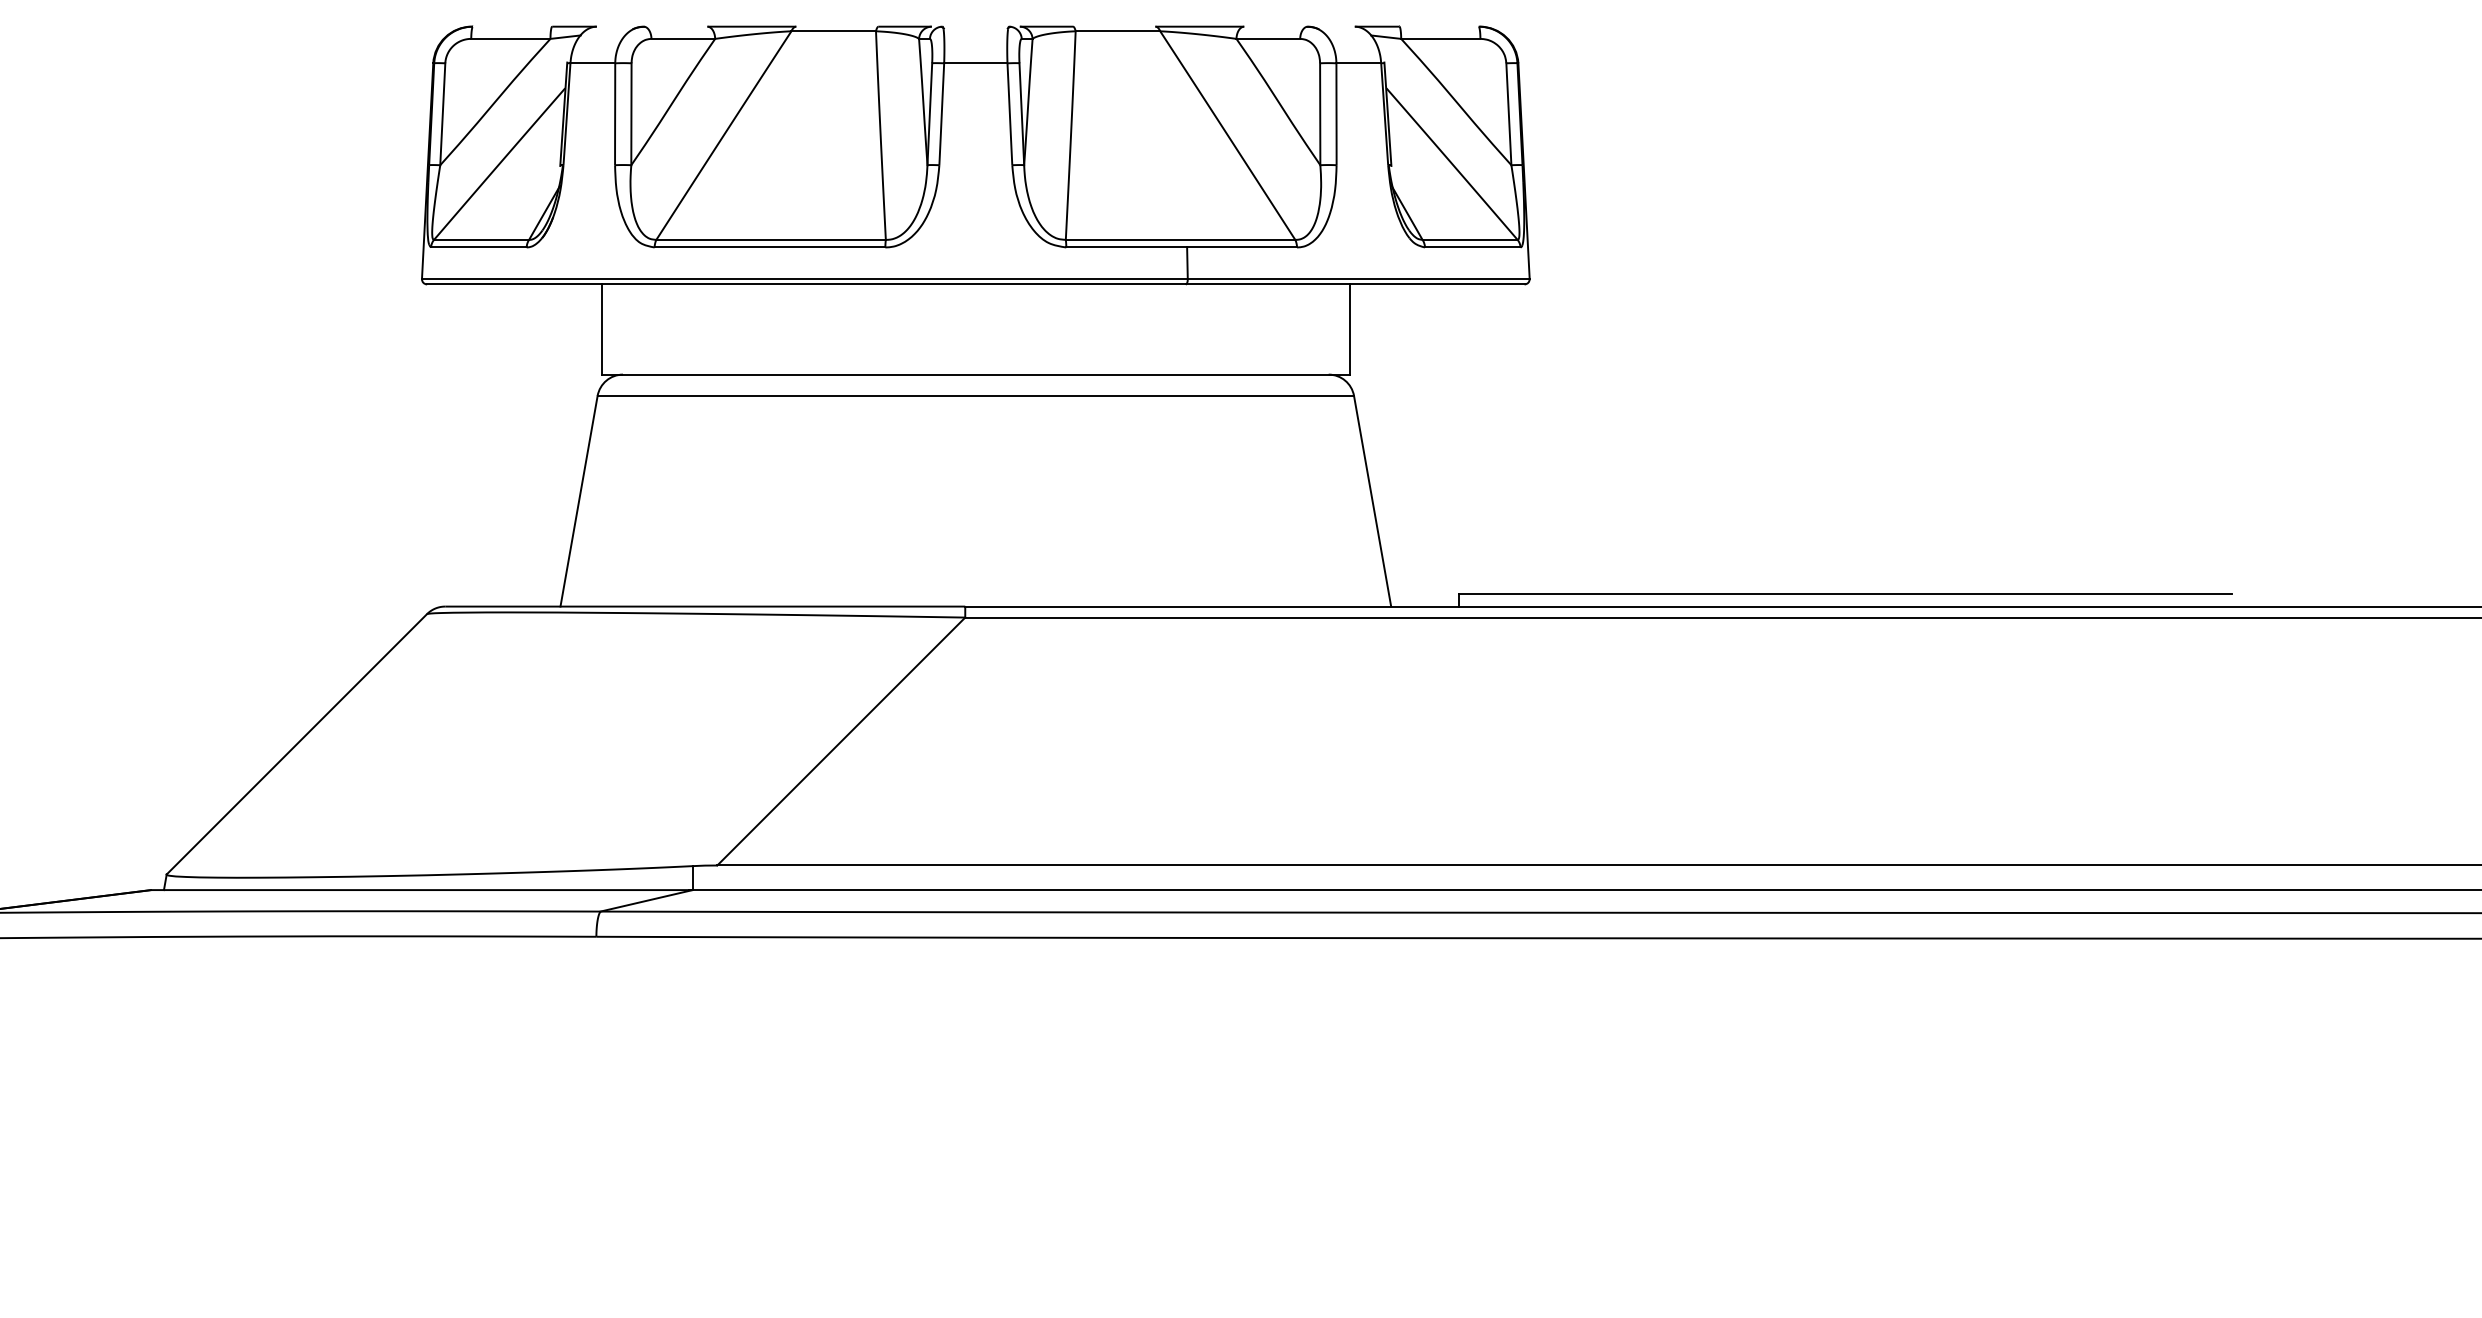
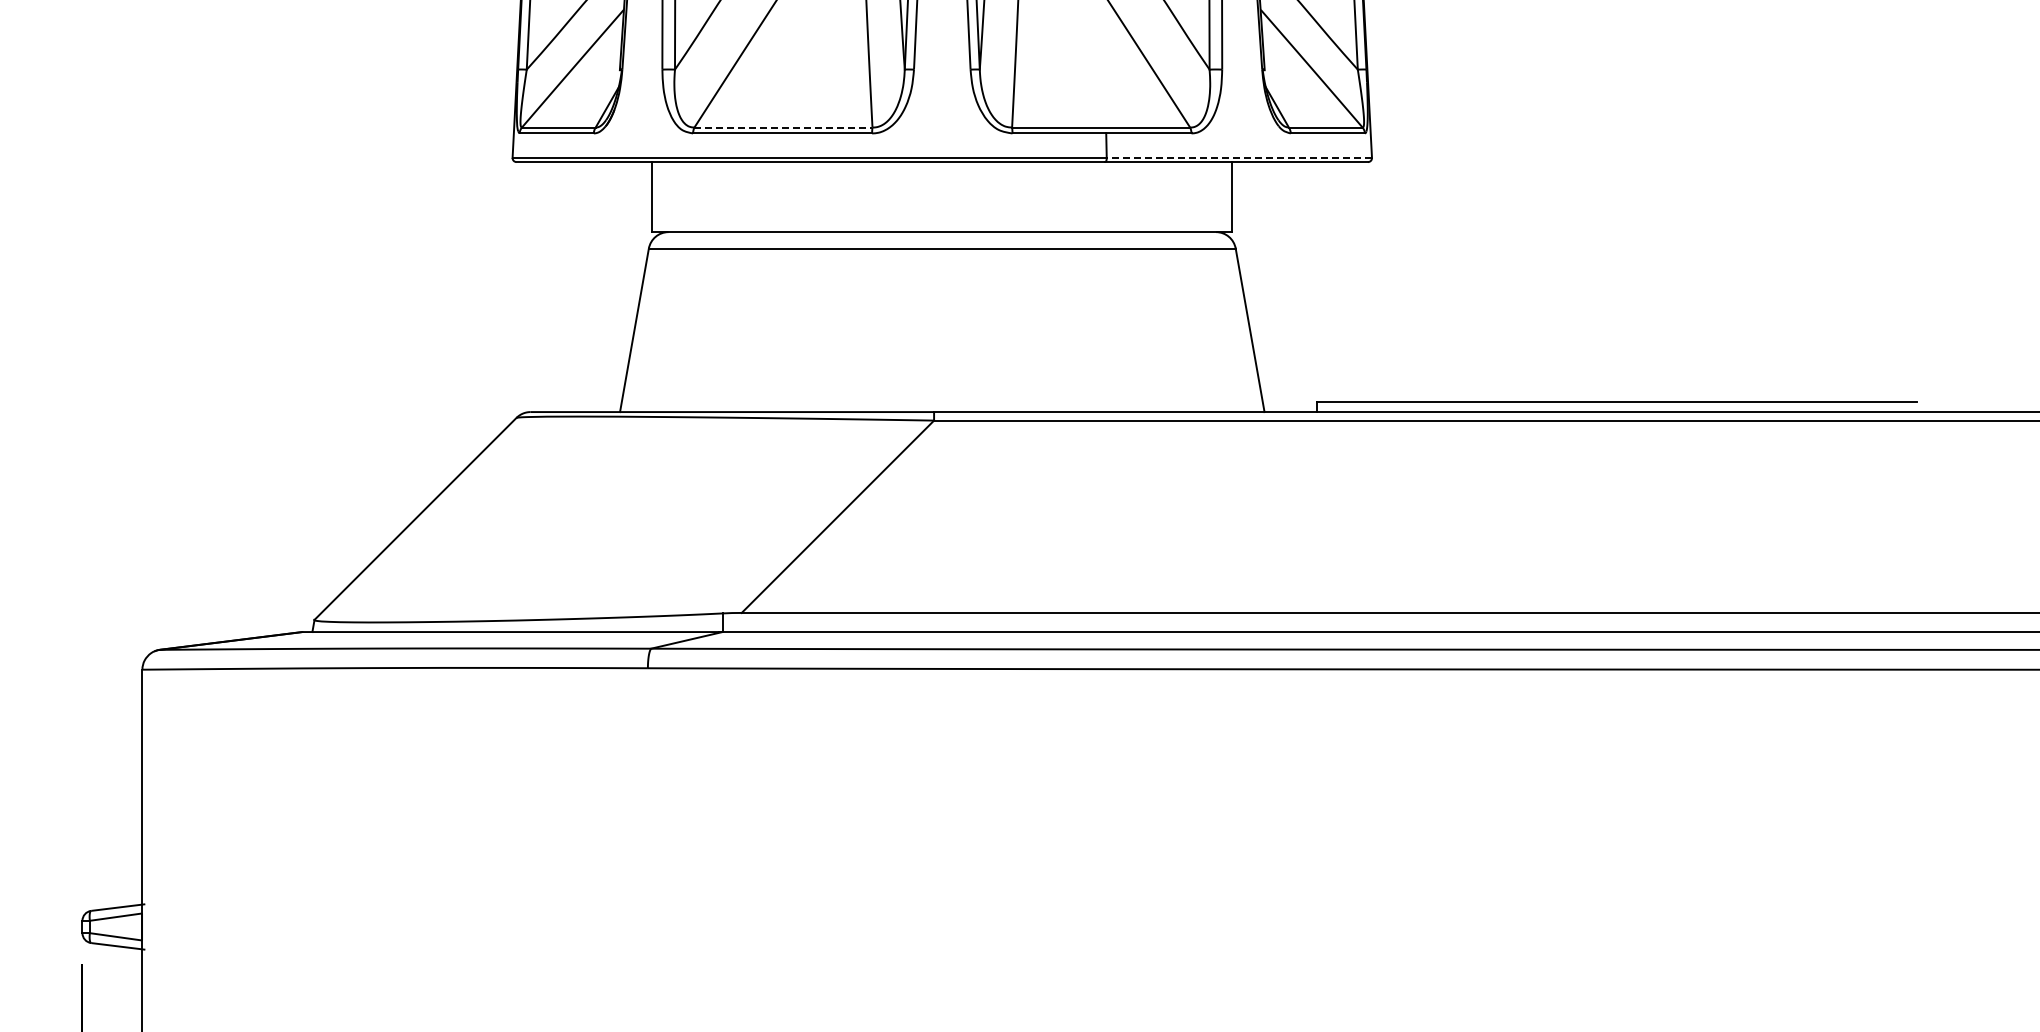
line: (771, 239) -> (783, 127), solid -> dashed
line: (1358, 278) -> (1239, 157), solid -> dashed

